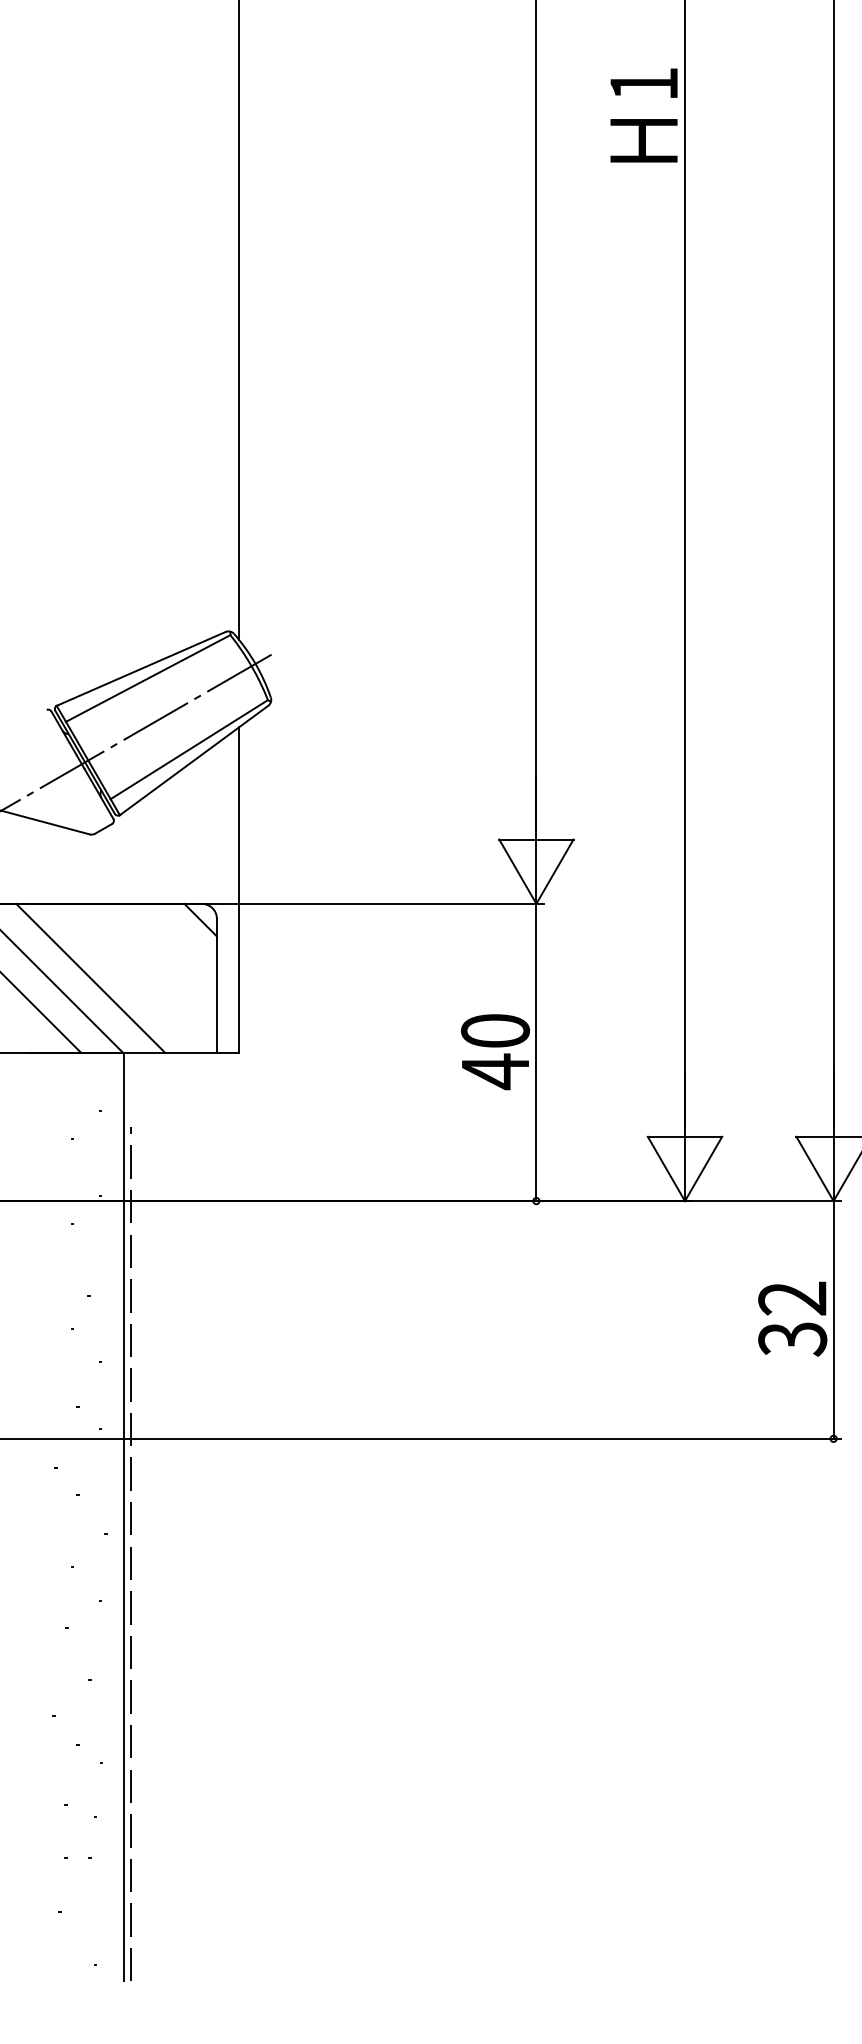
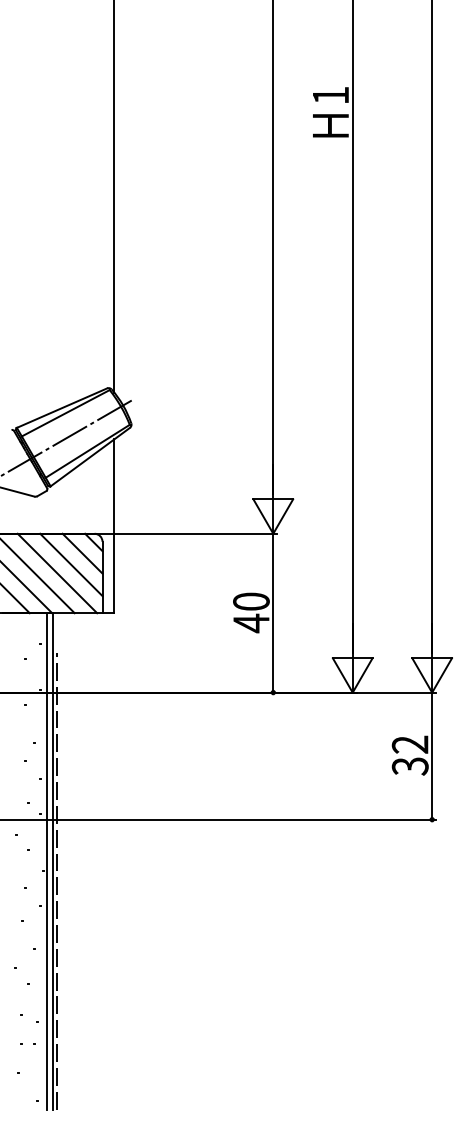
line: (179, 940) -> (82, 553), added
line: (158, 961) -> (71, 564), added
line: (132, 978) -> (57, 573), added
line: (112, 1516) -> (46, 861), added

